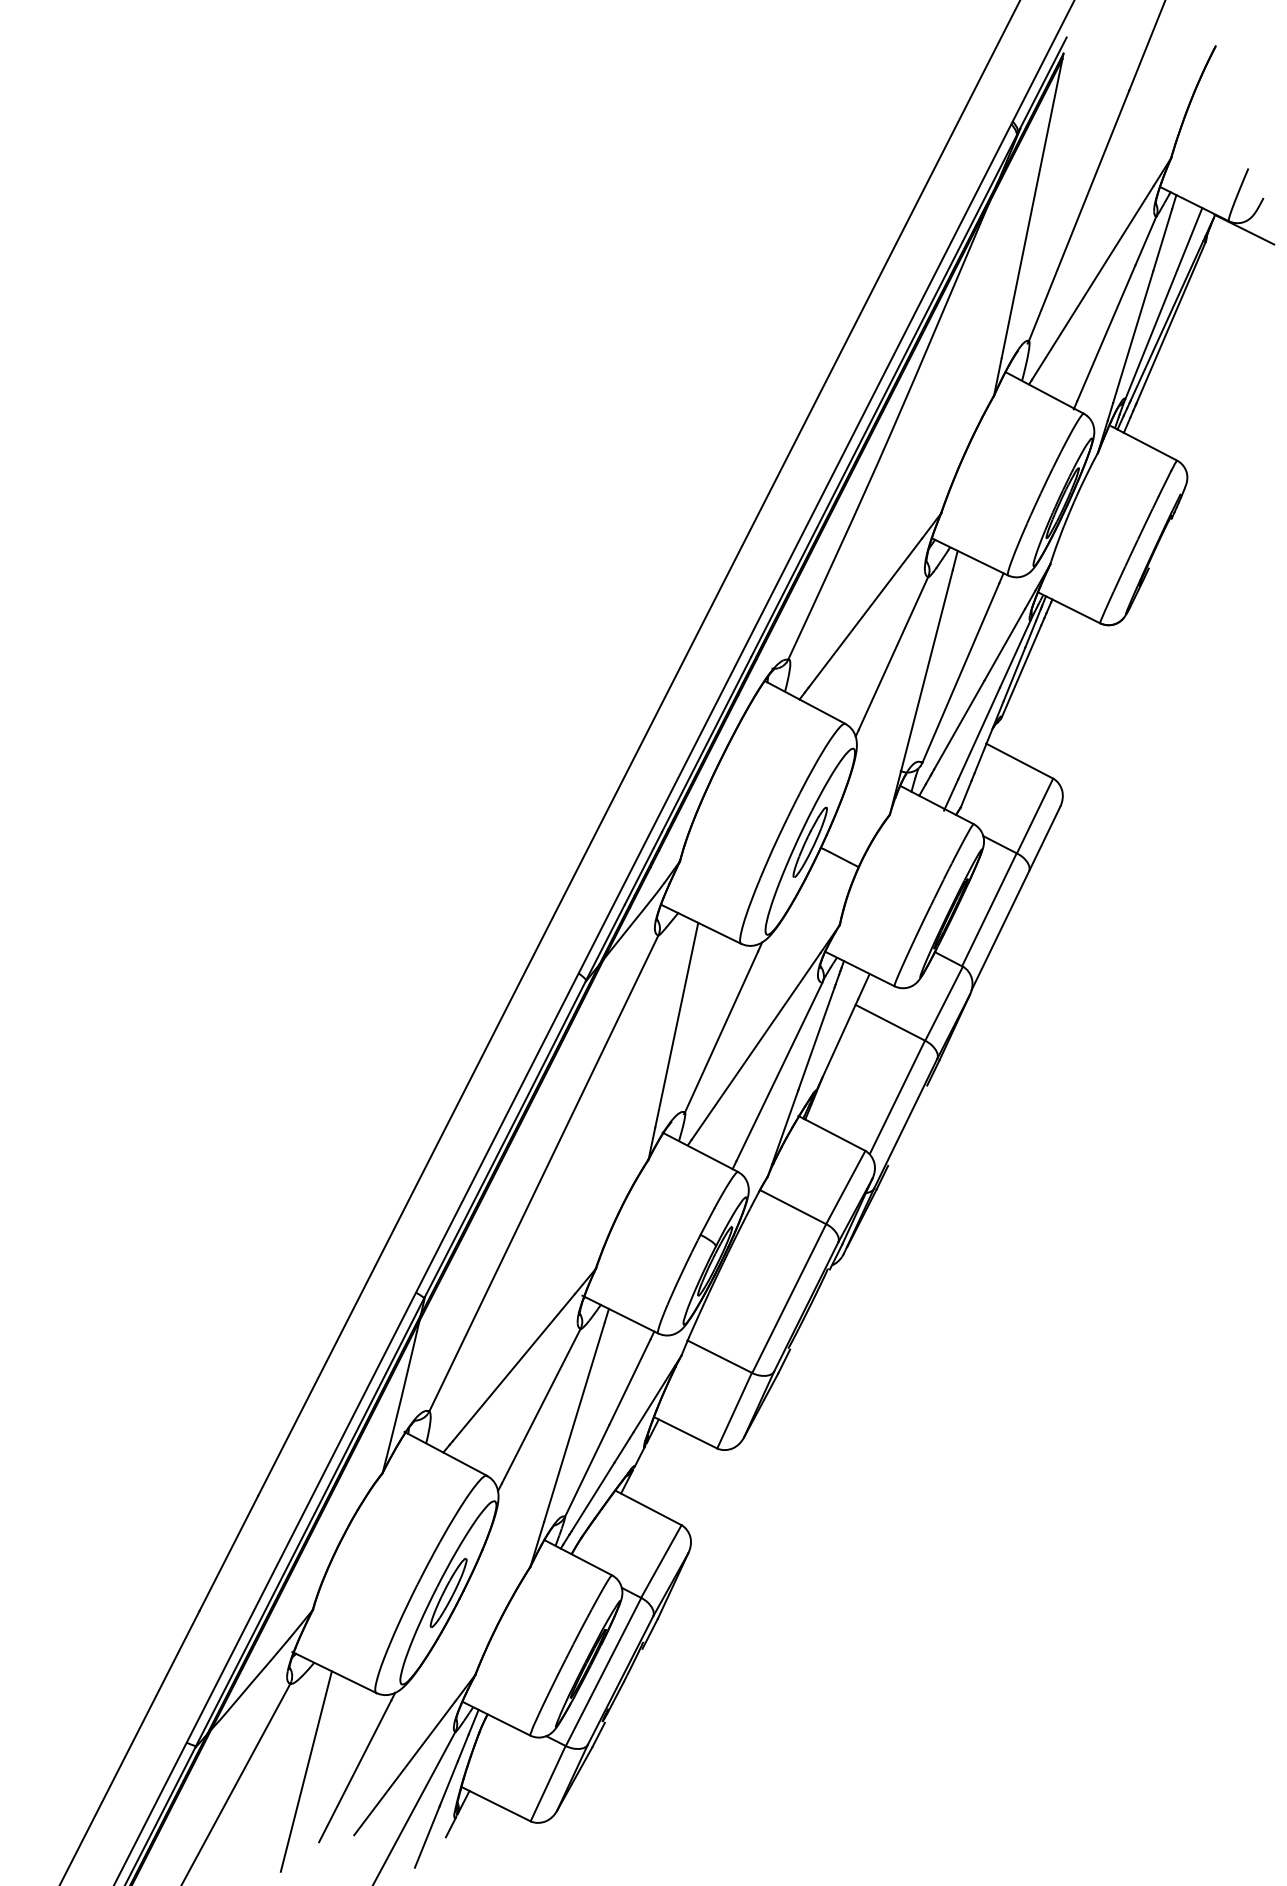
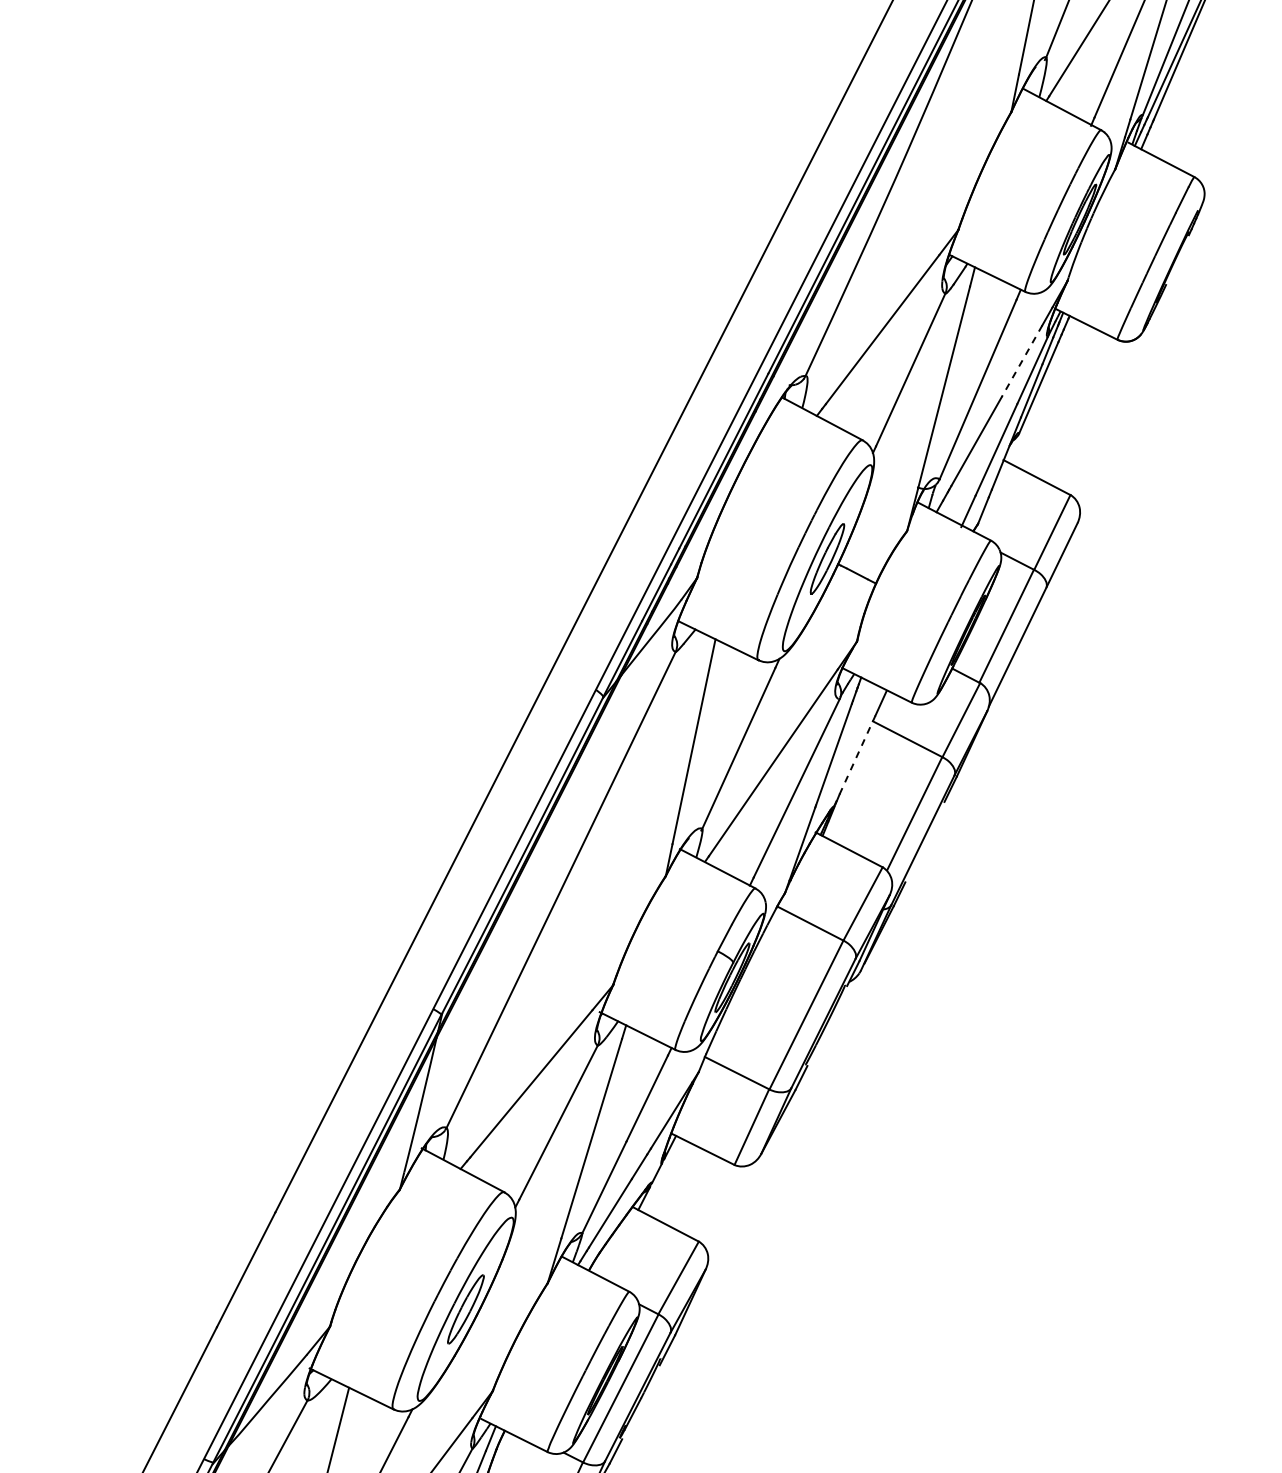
line: (1004, 645) -> (1021, 361), solid -> dashed
line: (837, 1044) -> (854, 760), solid -> dashed

